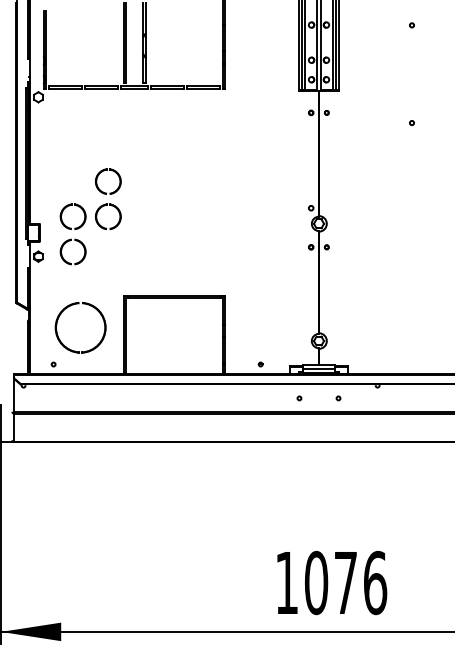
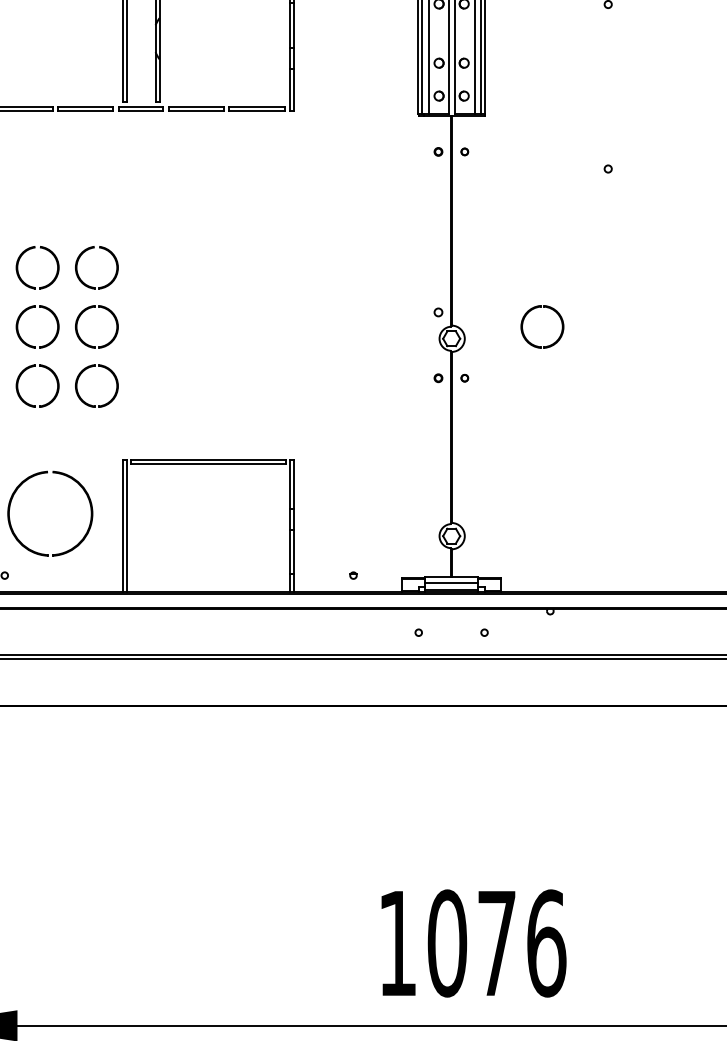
part: (62, 179) -> (19, 264), added
part: (367, 207) -> (533, 311), added
part: (113, 242) -> (105, 370), added

